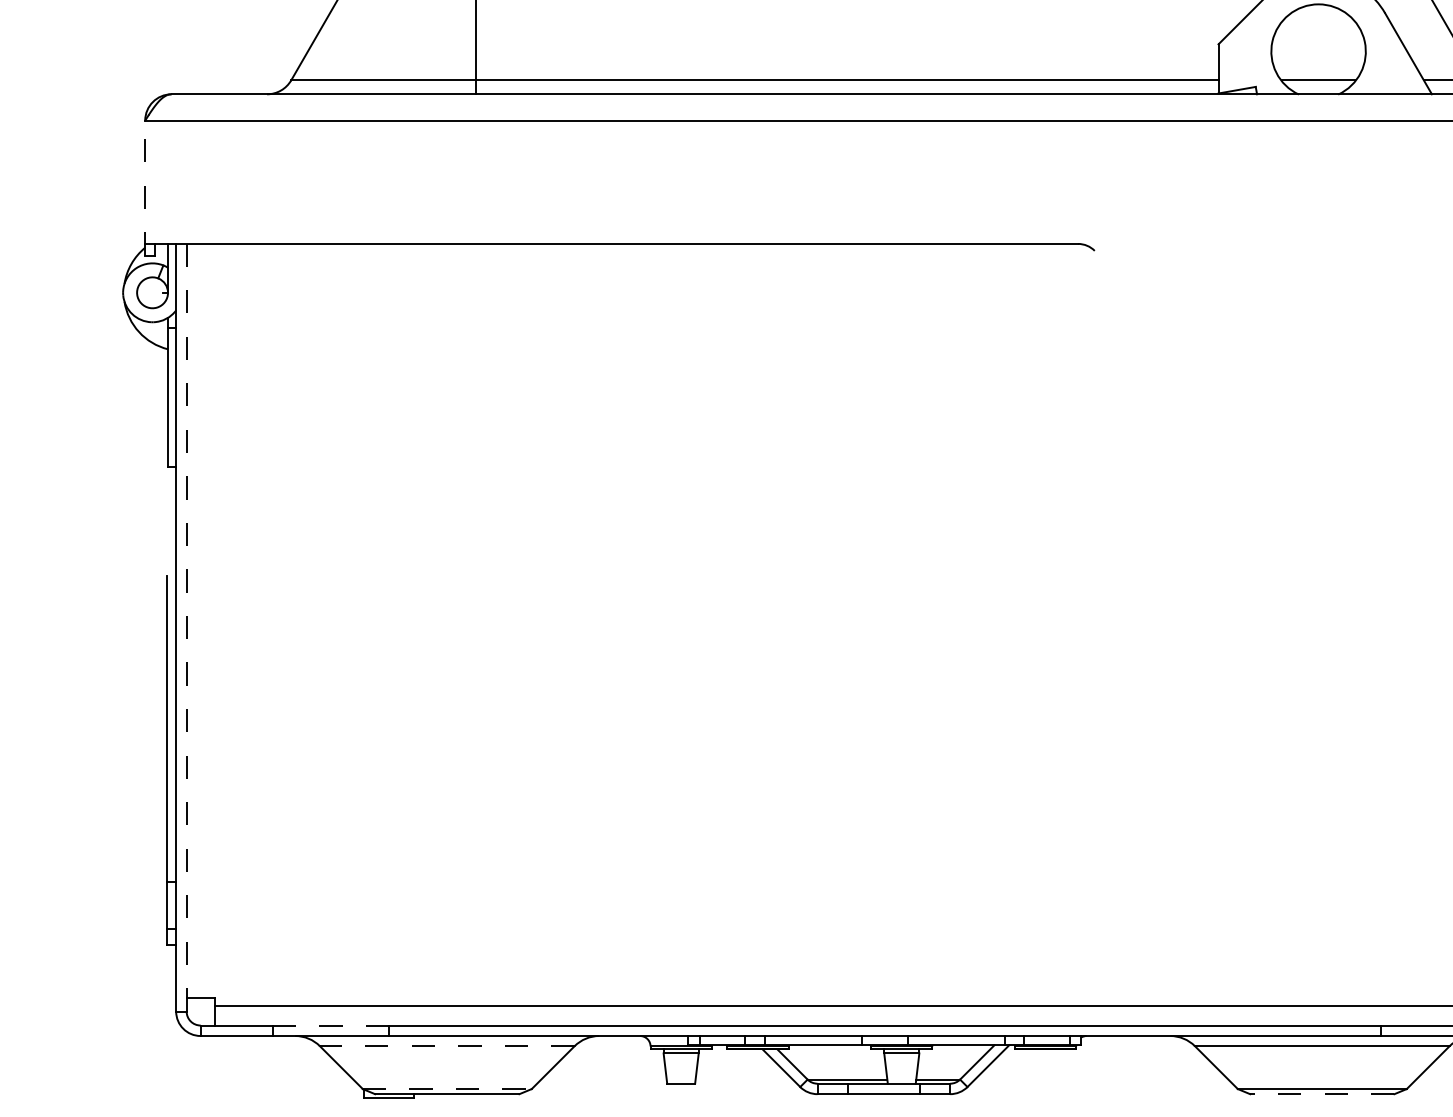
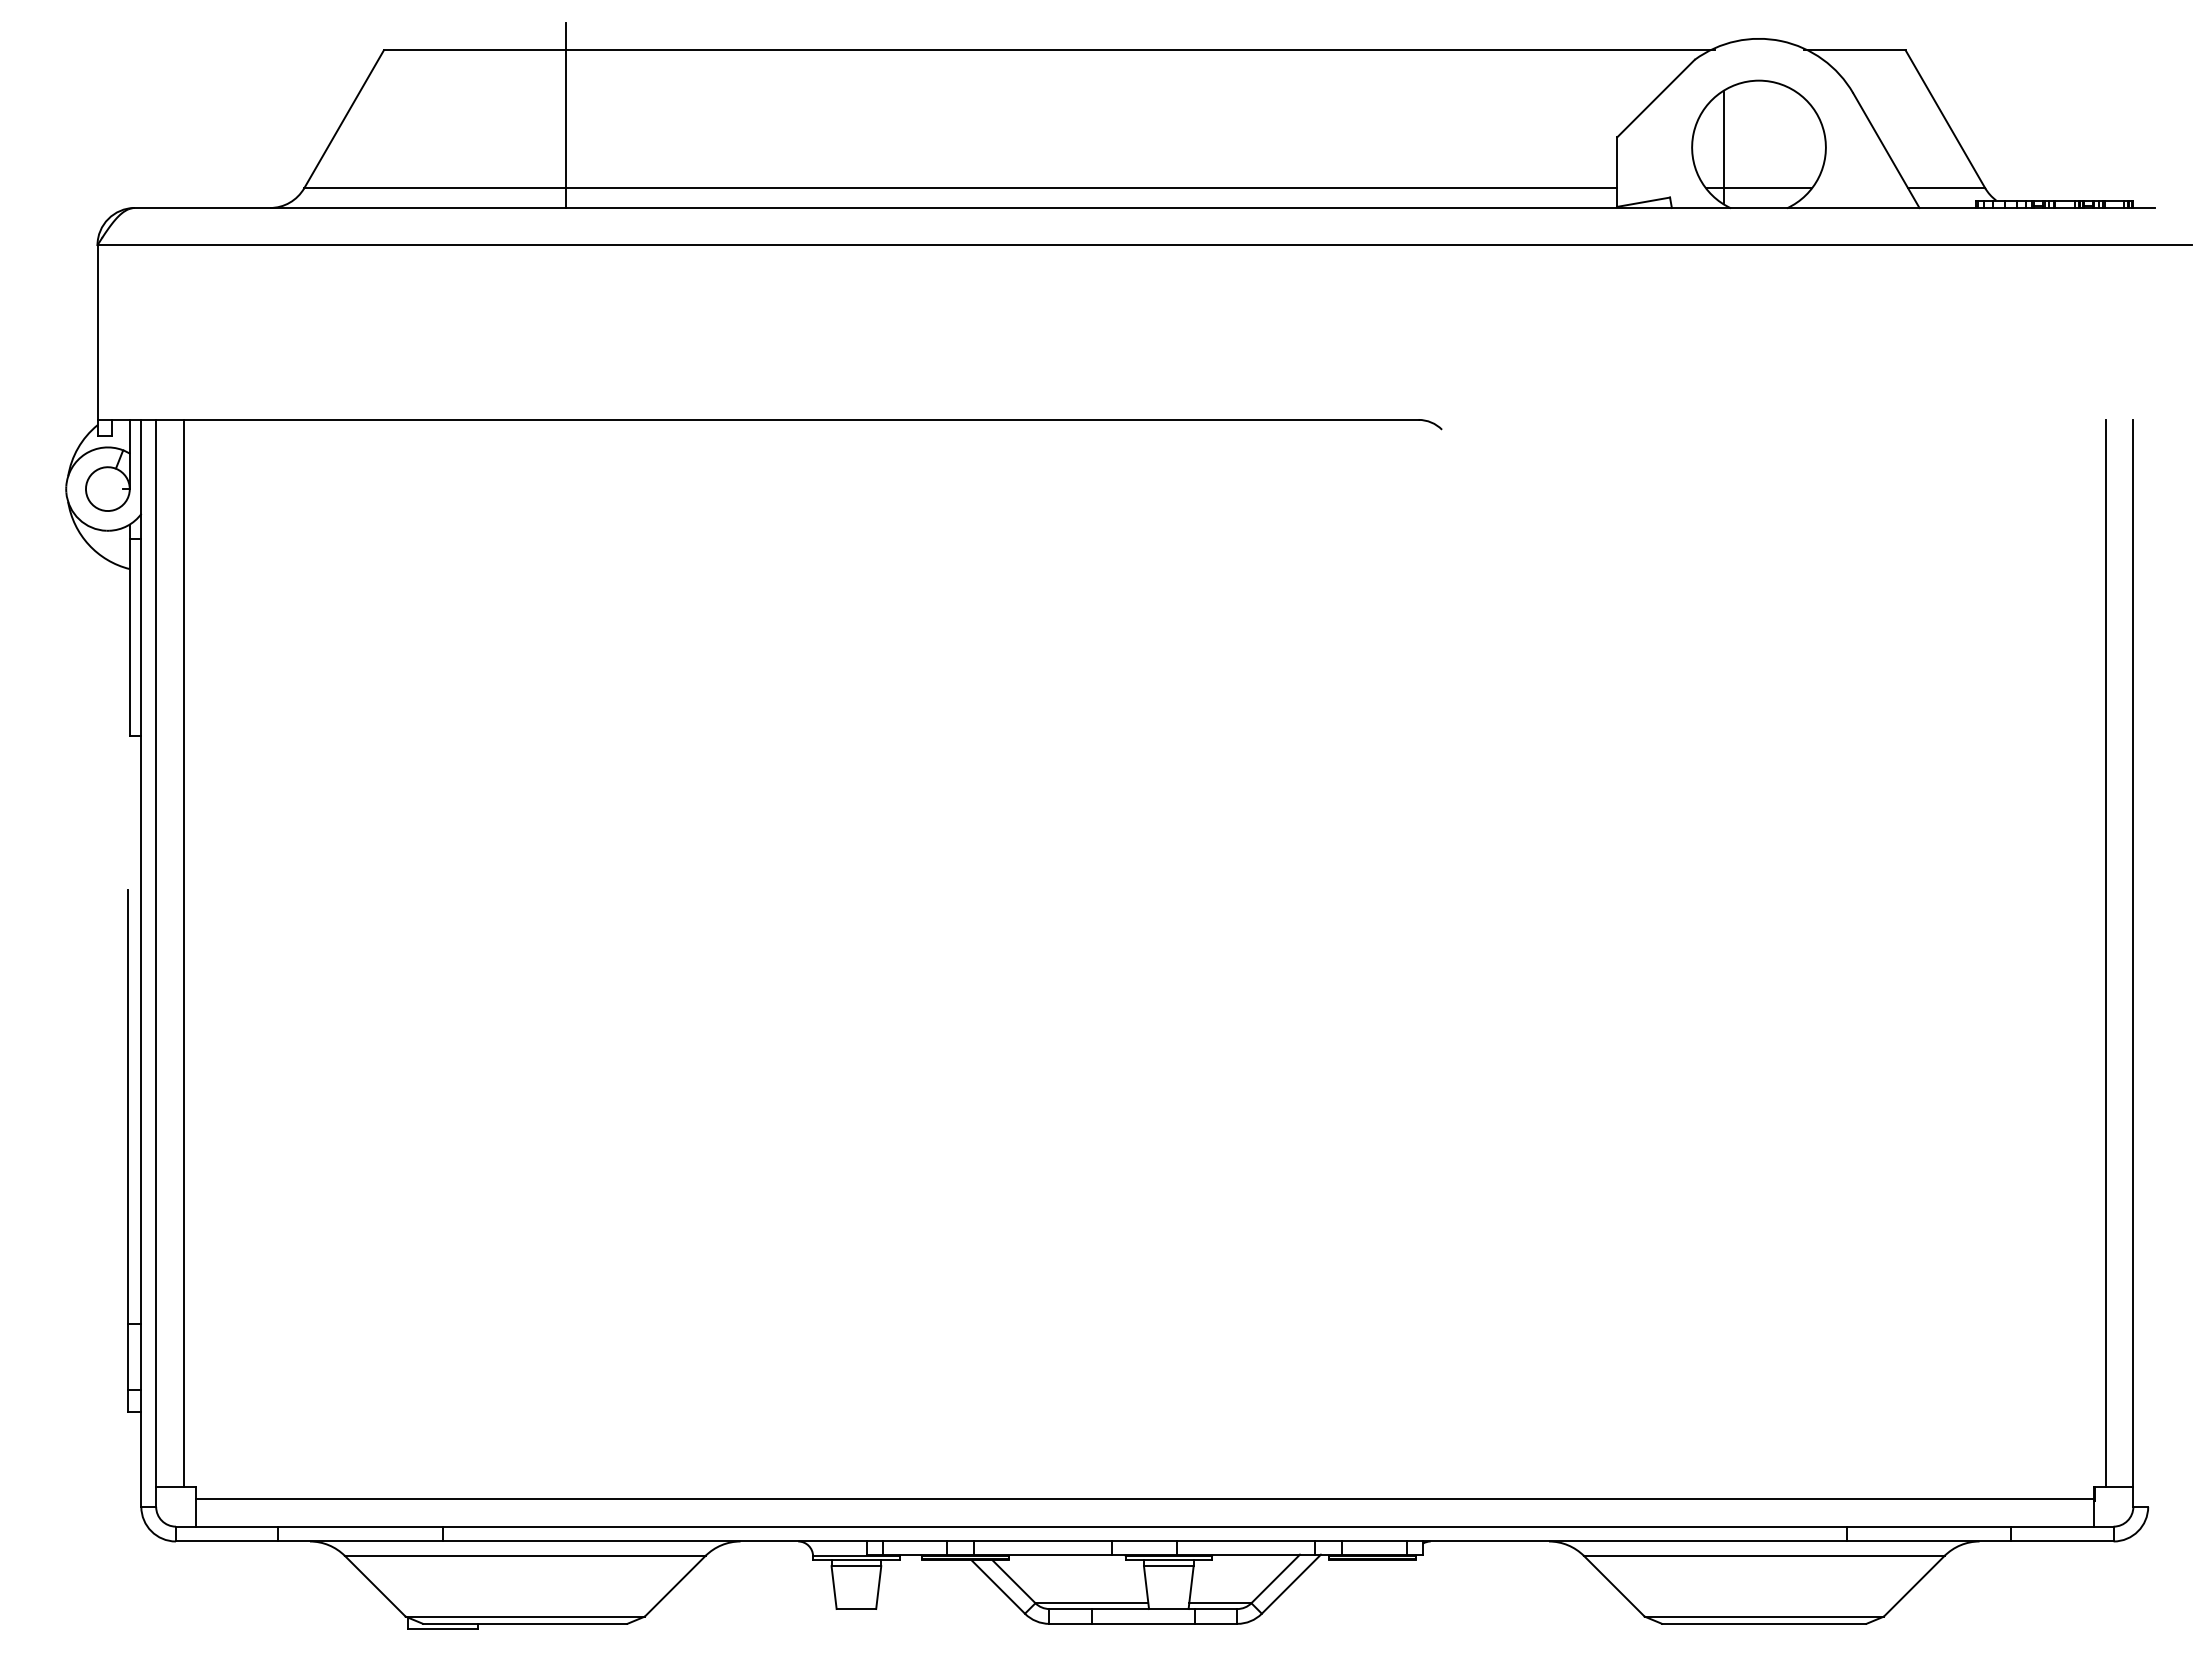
line: (1293, 51) -> (1723, 147), added
line: (145, 187) -> (97, 340), dashed -> solid
line: (205, 620) -> (183, 953), added
line: (186, 627) -> (156, 962), dashed -> solid
line: (330, 1025) -> (360, 1526), dashed -> solid
line: (446, 1045) -> (524, 1555), dashed -> solid
line: (447, 1088) -> (525, 1616), dashed -> solid
line: (1321, 1093) -> (1763, 1623), dashed -> solid

